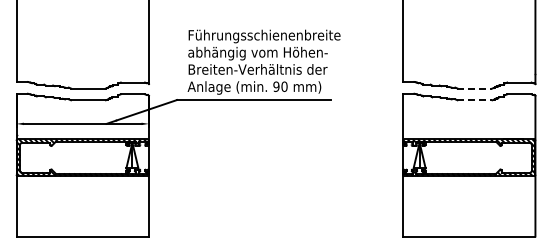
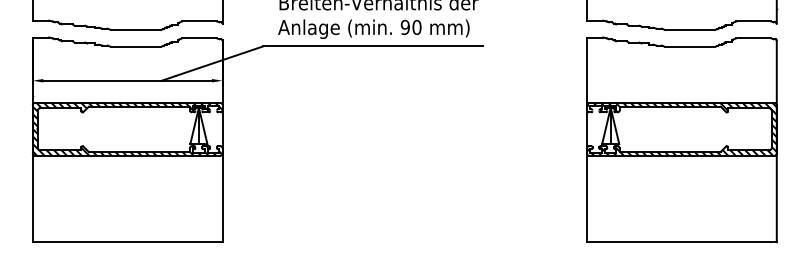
line: (475, 88) -> (690, 29), dashed -> solid
line: (475, 100) -> (690, 47), dashed -> solid

